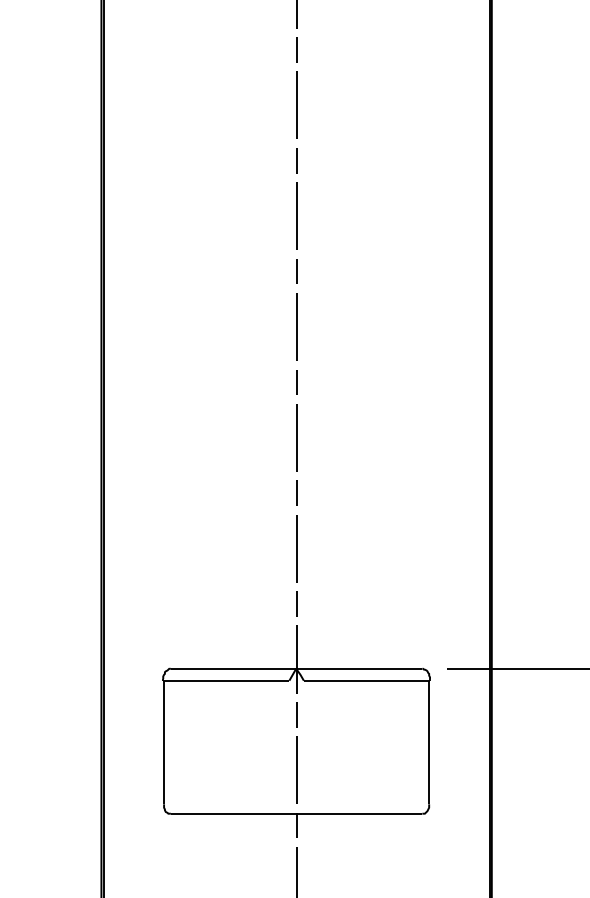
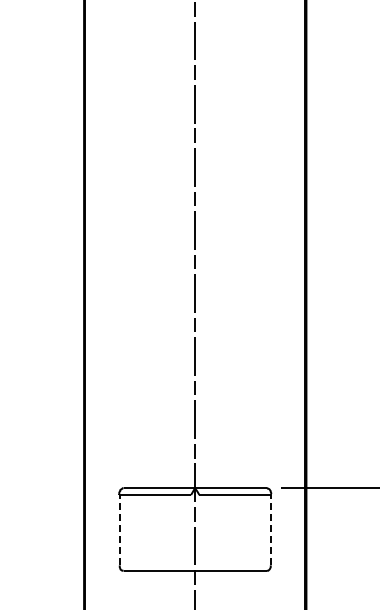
line: (163, 741) -> (119, 529), solid -> dashed
line: (428, 741) -> (270, 529), solid -> dashed

